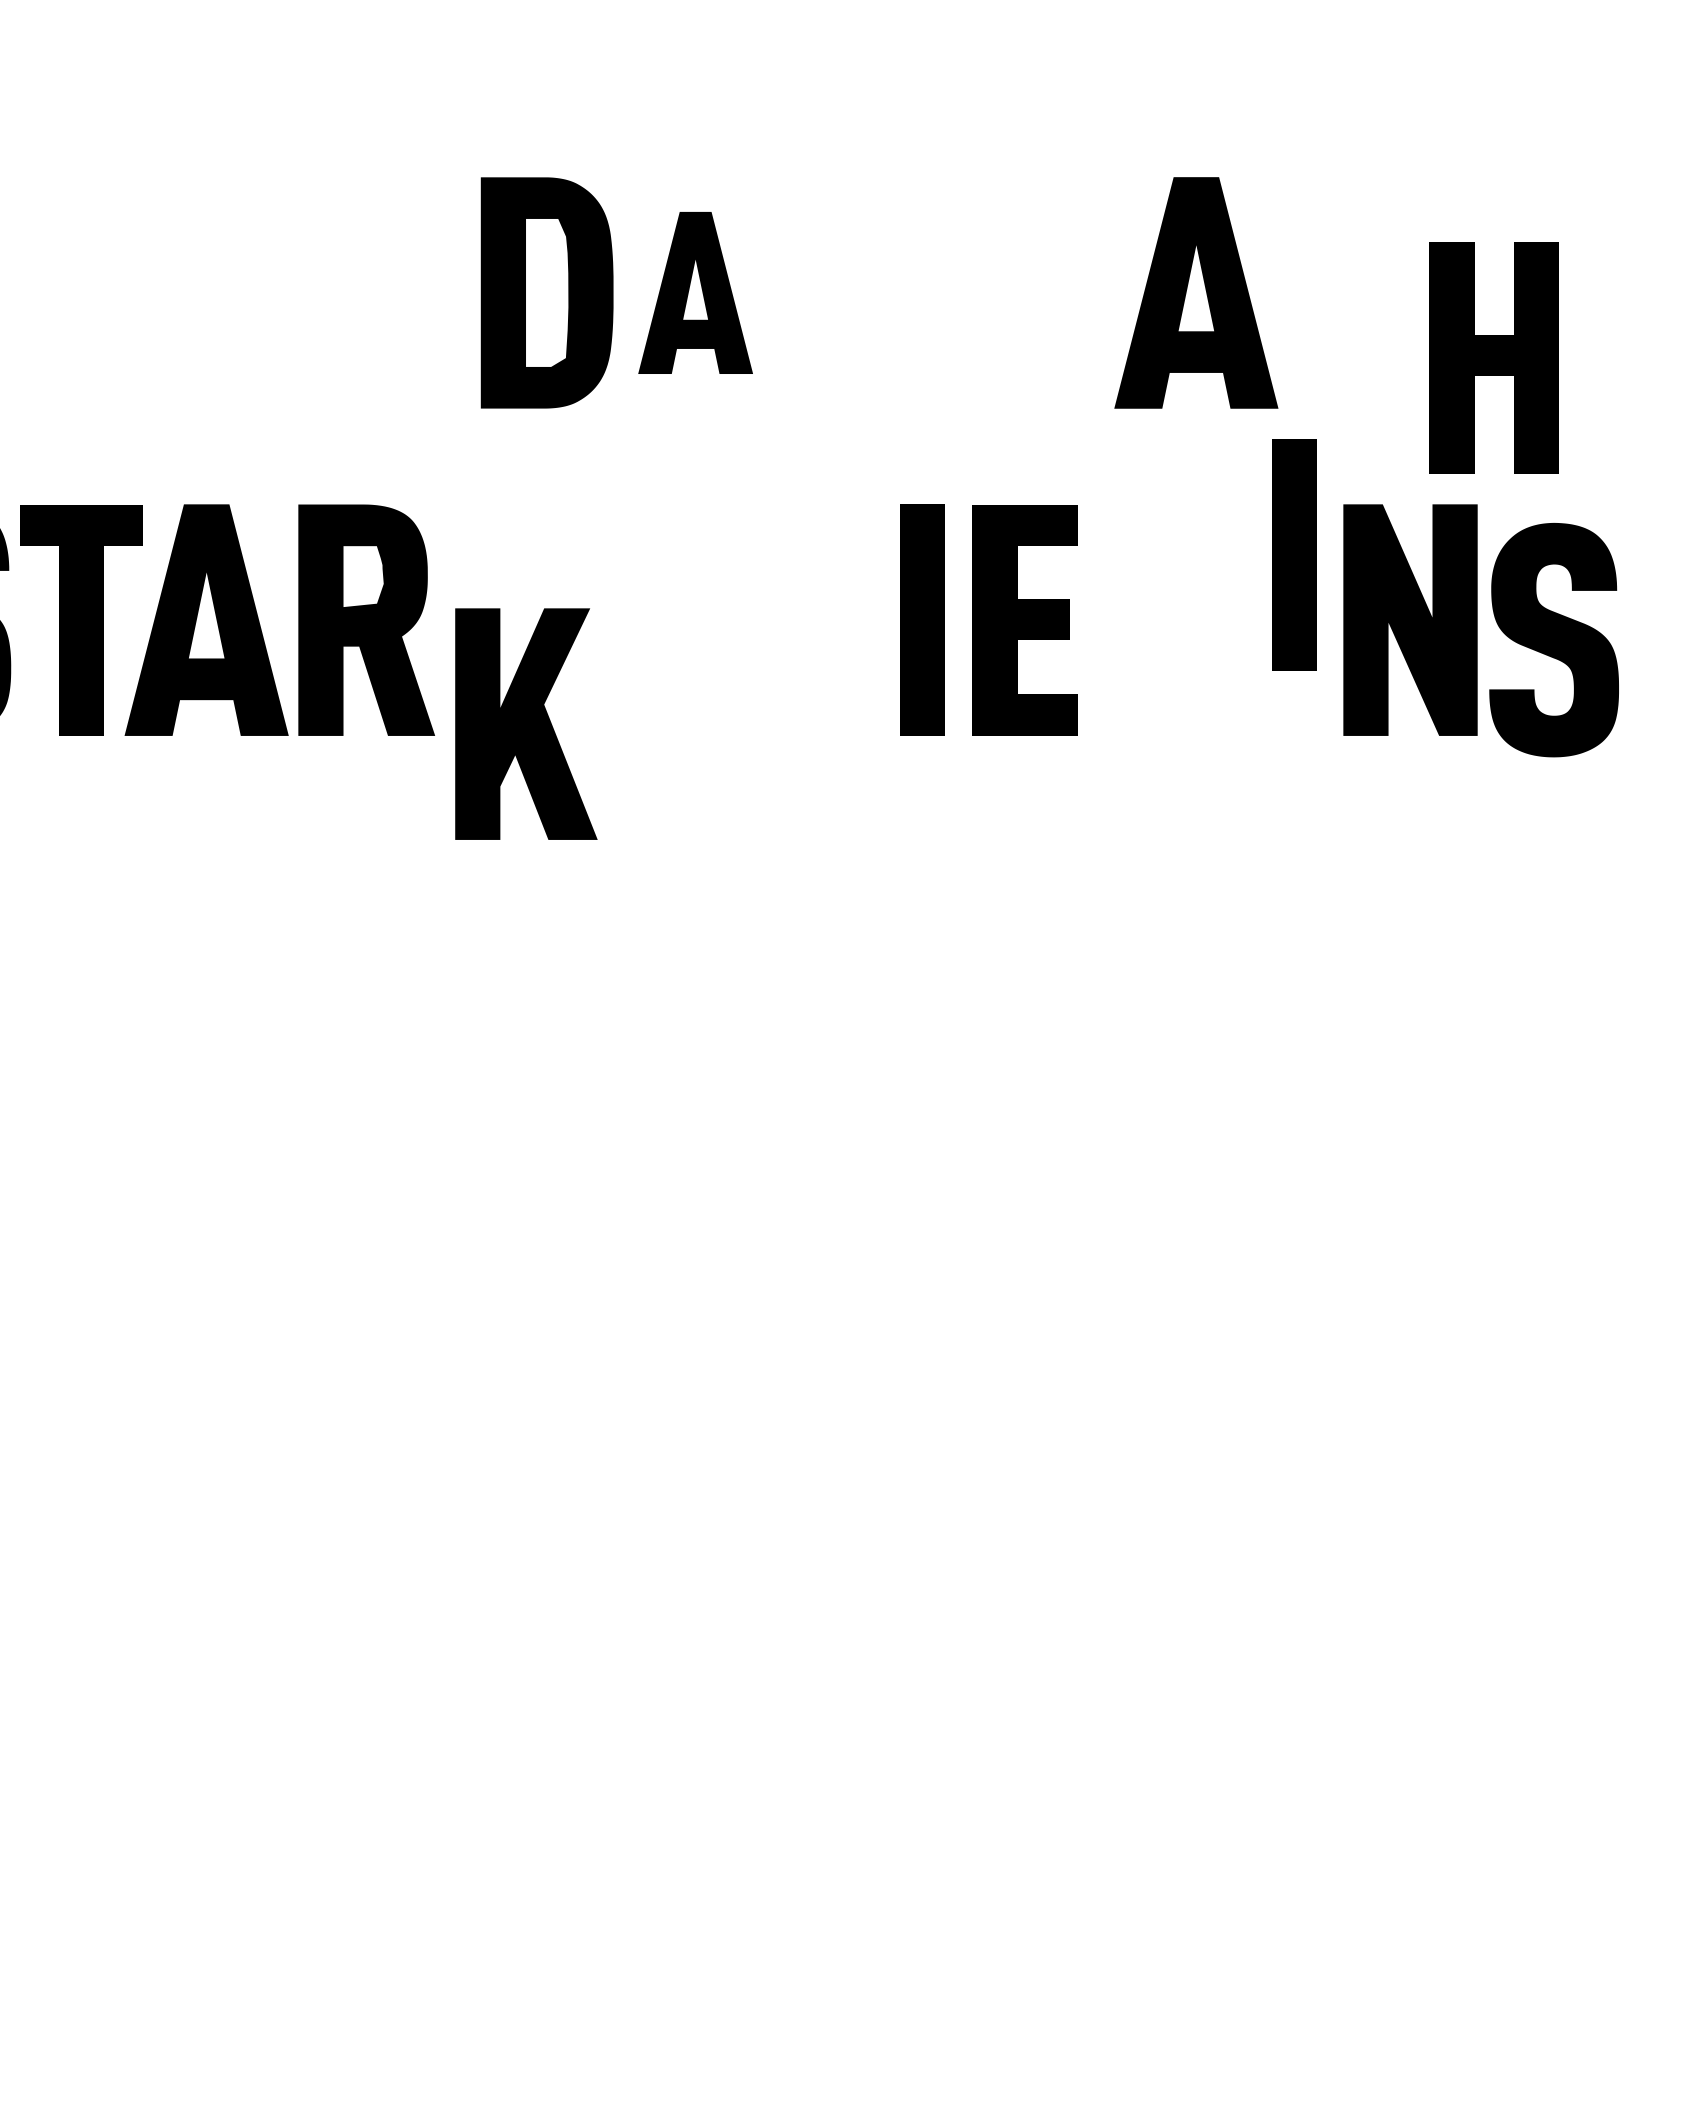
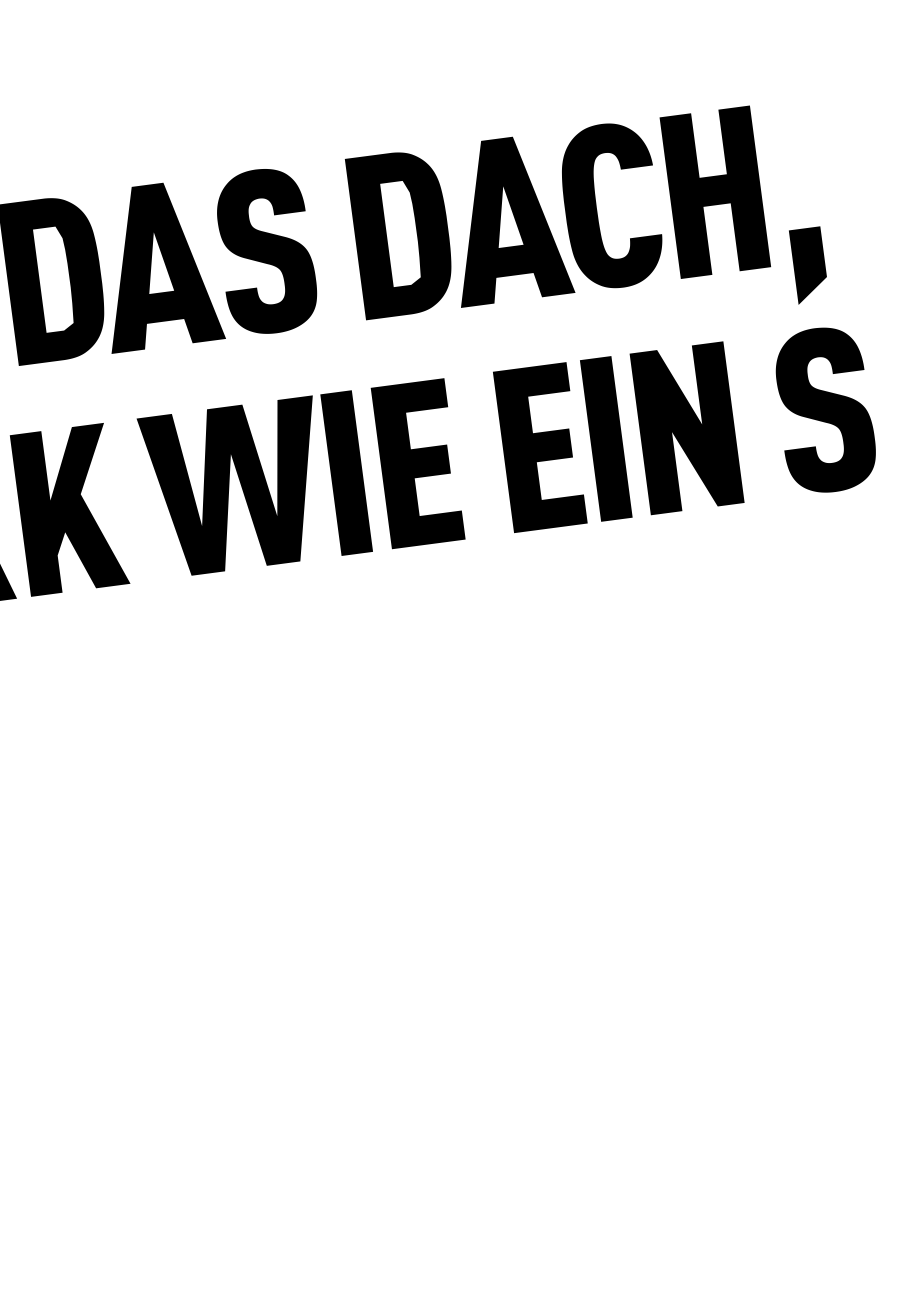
part: (695, 292) -> (158, 265), size x1.43
fill: (850, 292) -> (266, 251), added
part: (1044, 292) -> (401, 233), added
fill: (1345, 292) -> (611, 205), added
part: (1493, 357) -> (714, 192), moved
fill: (1612, 413) -> (809, 265), added
part: (1294, 554) -> (606, 438), moved
part: (771, 619) -> (241, 486), added
fill: (1199, 619) -> (539, 447), added
part: (1553, 640) -> (824, 410), moved
part: (526, 723) -> (70, 509), moved

